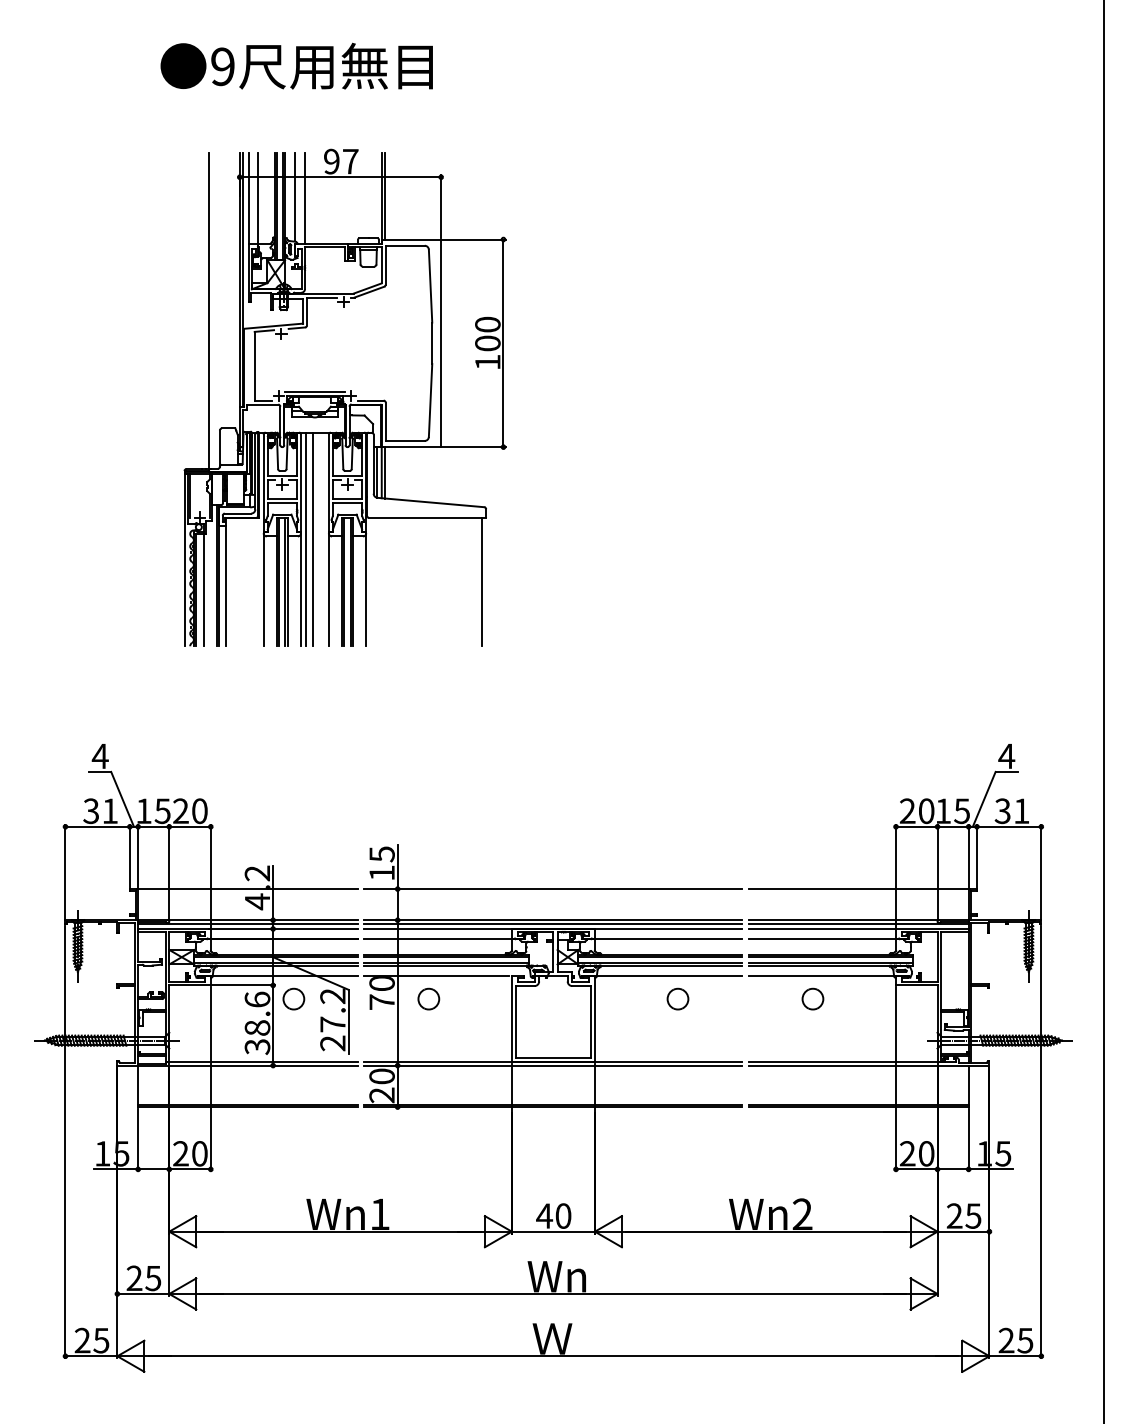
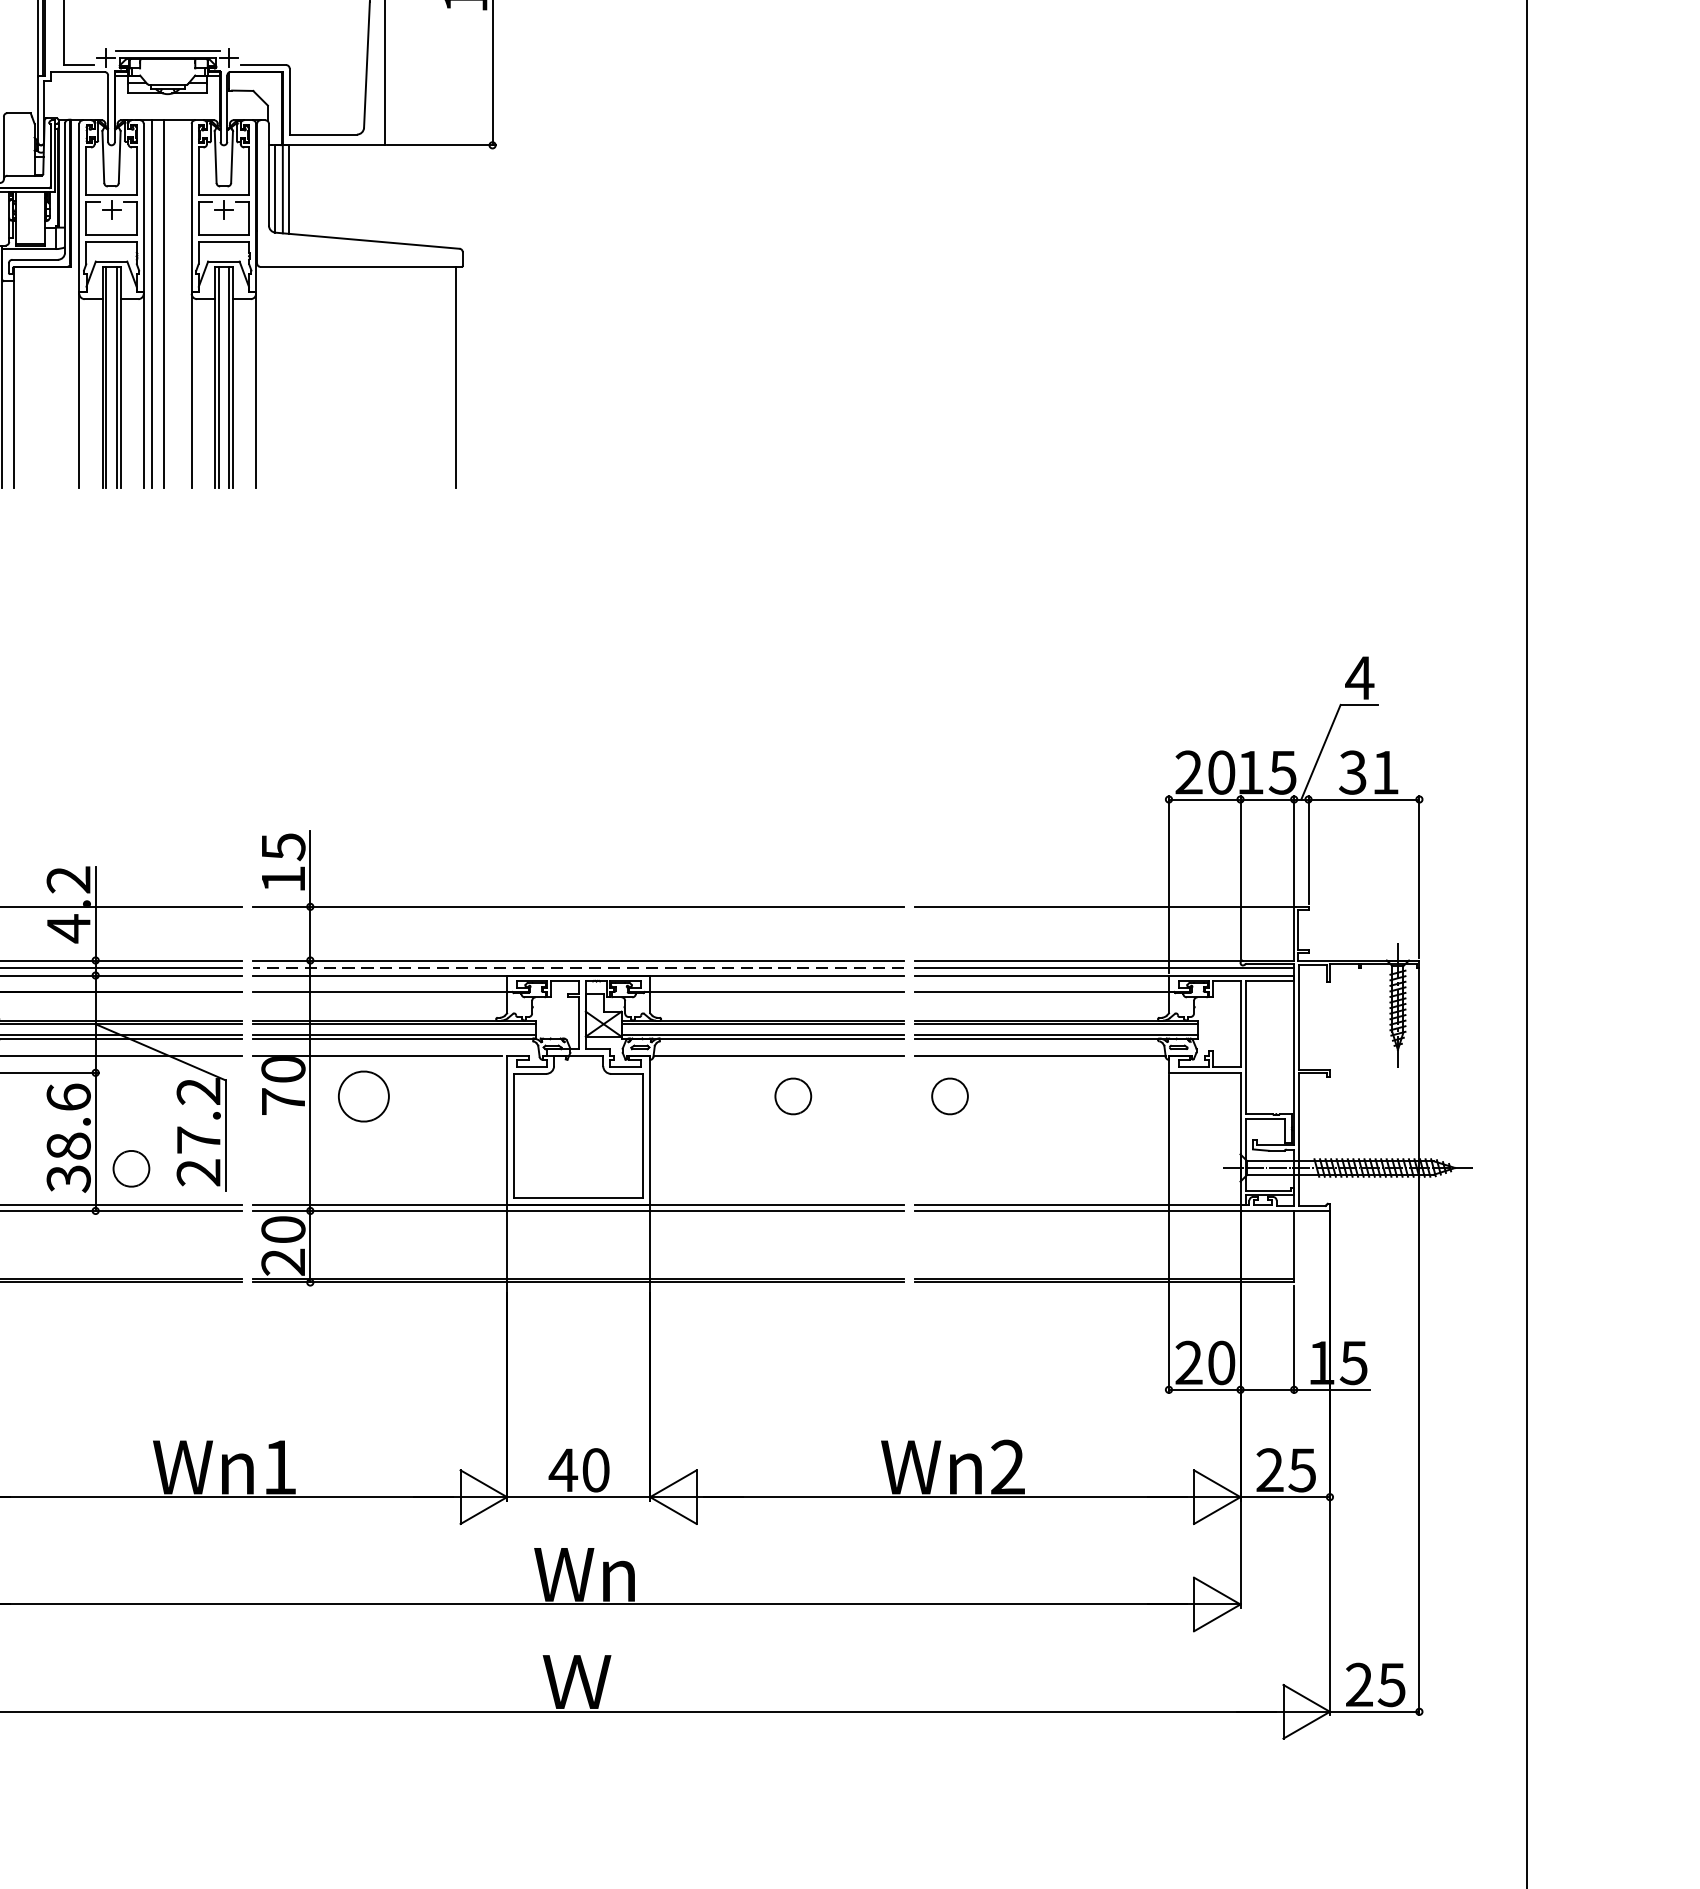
line: (553, 924) -> (578, 967), solid -> dashed
part: (293, 998) -> (130, 1167), moved
part: (428, 998) -> (363, 1095), size x1.4
part: (812, 998) -> (949, 1095), moved

